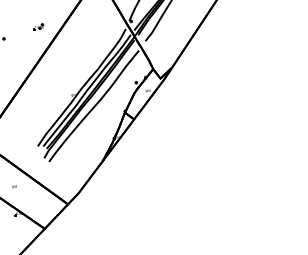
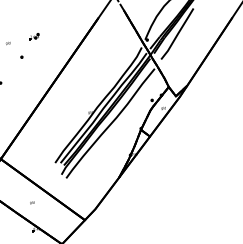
part: (38, 26) -> (34, 36), moved

